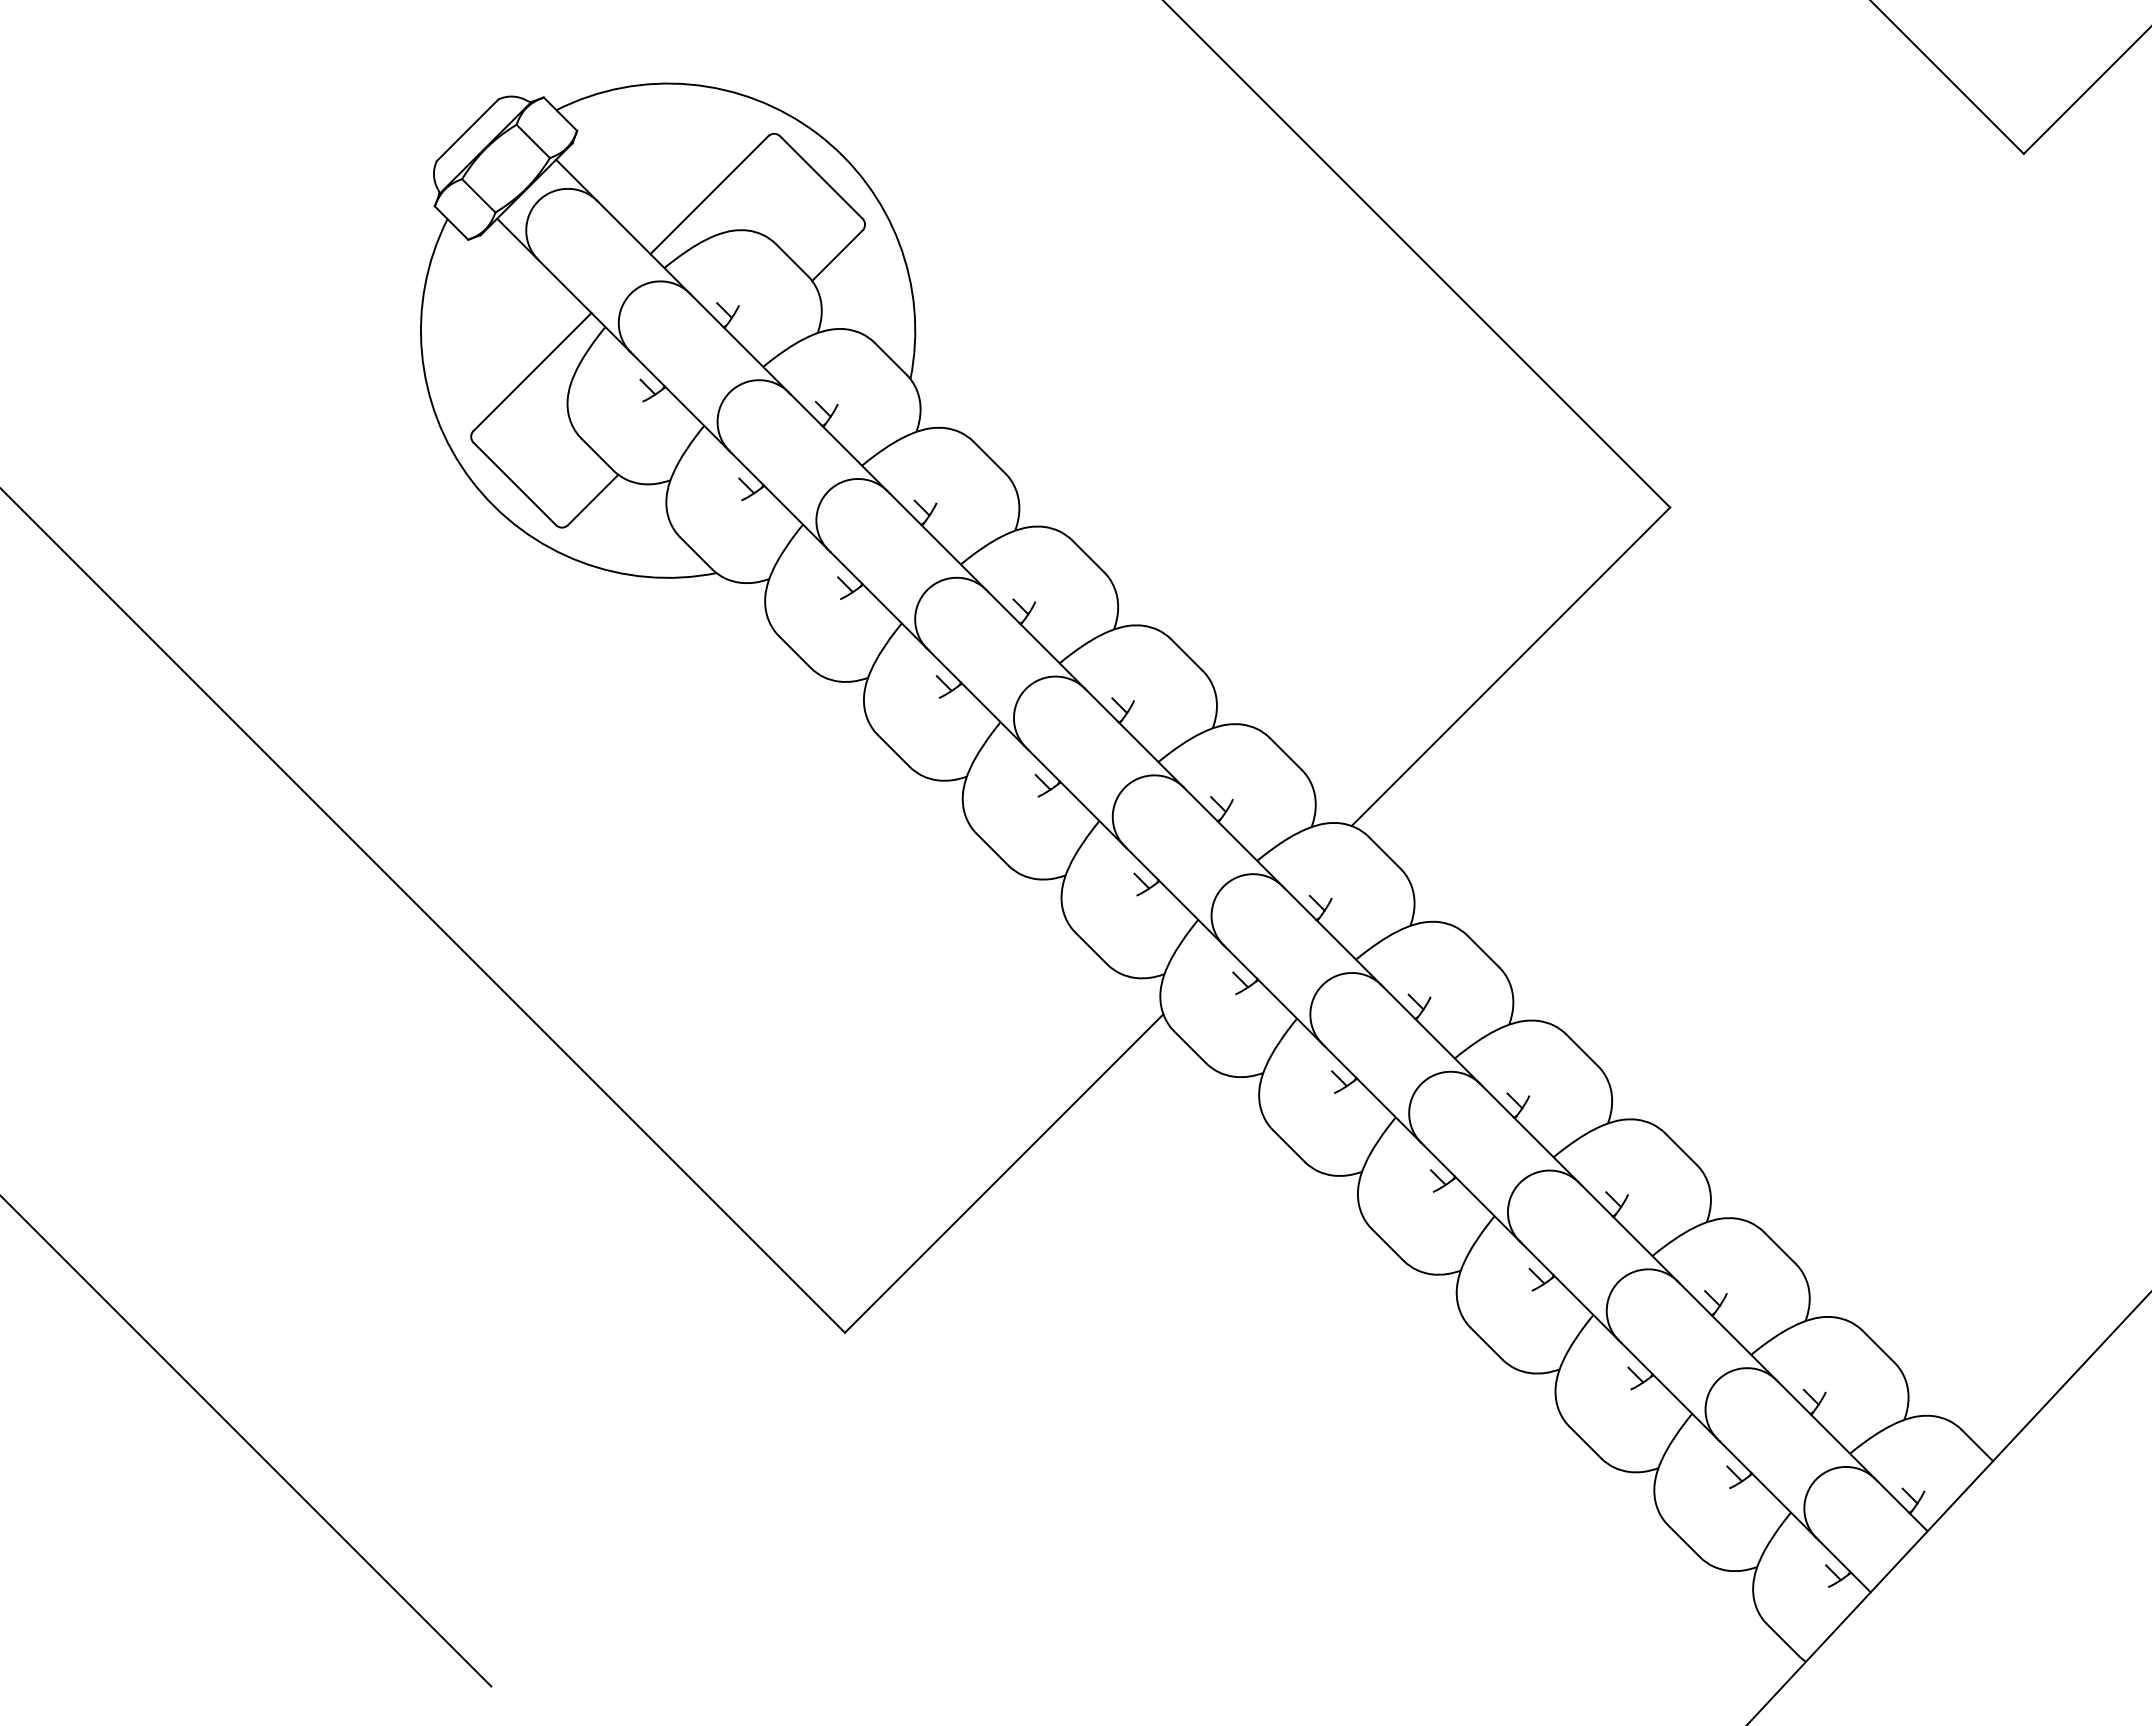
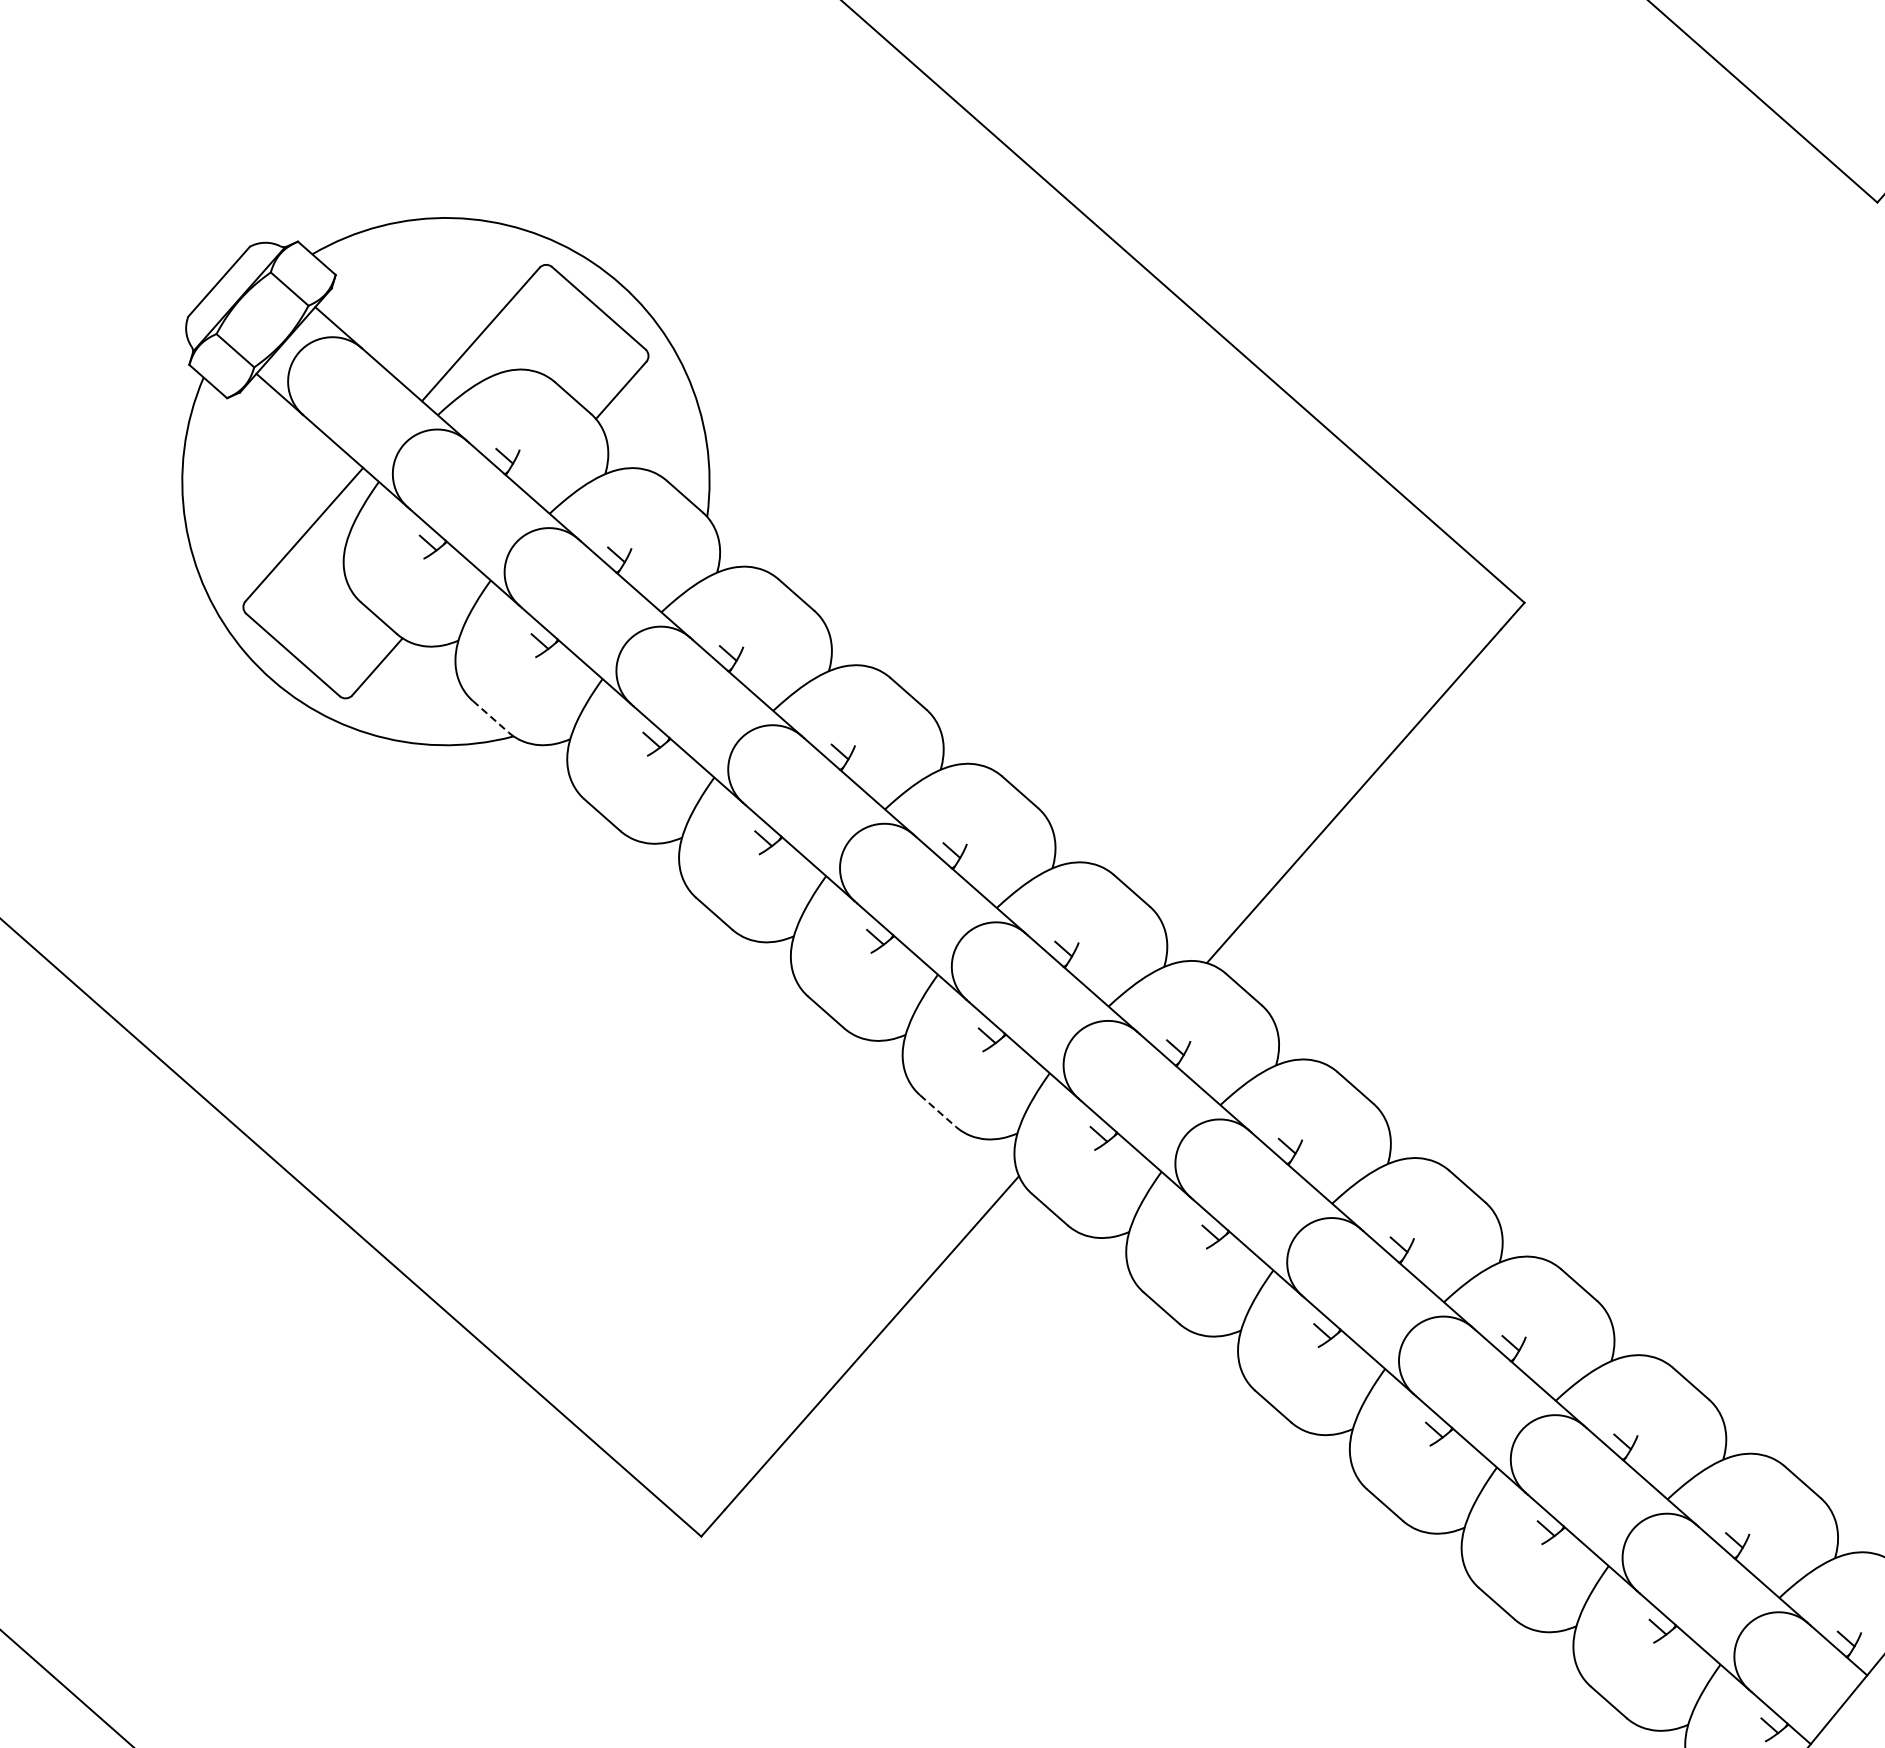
line: (696, 553) -> (491, 716), solid -> dashed
line: (1091, 948) -> (938, 1110), solid -> dashed

